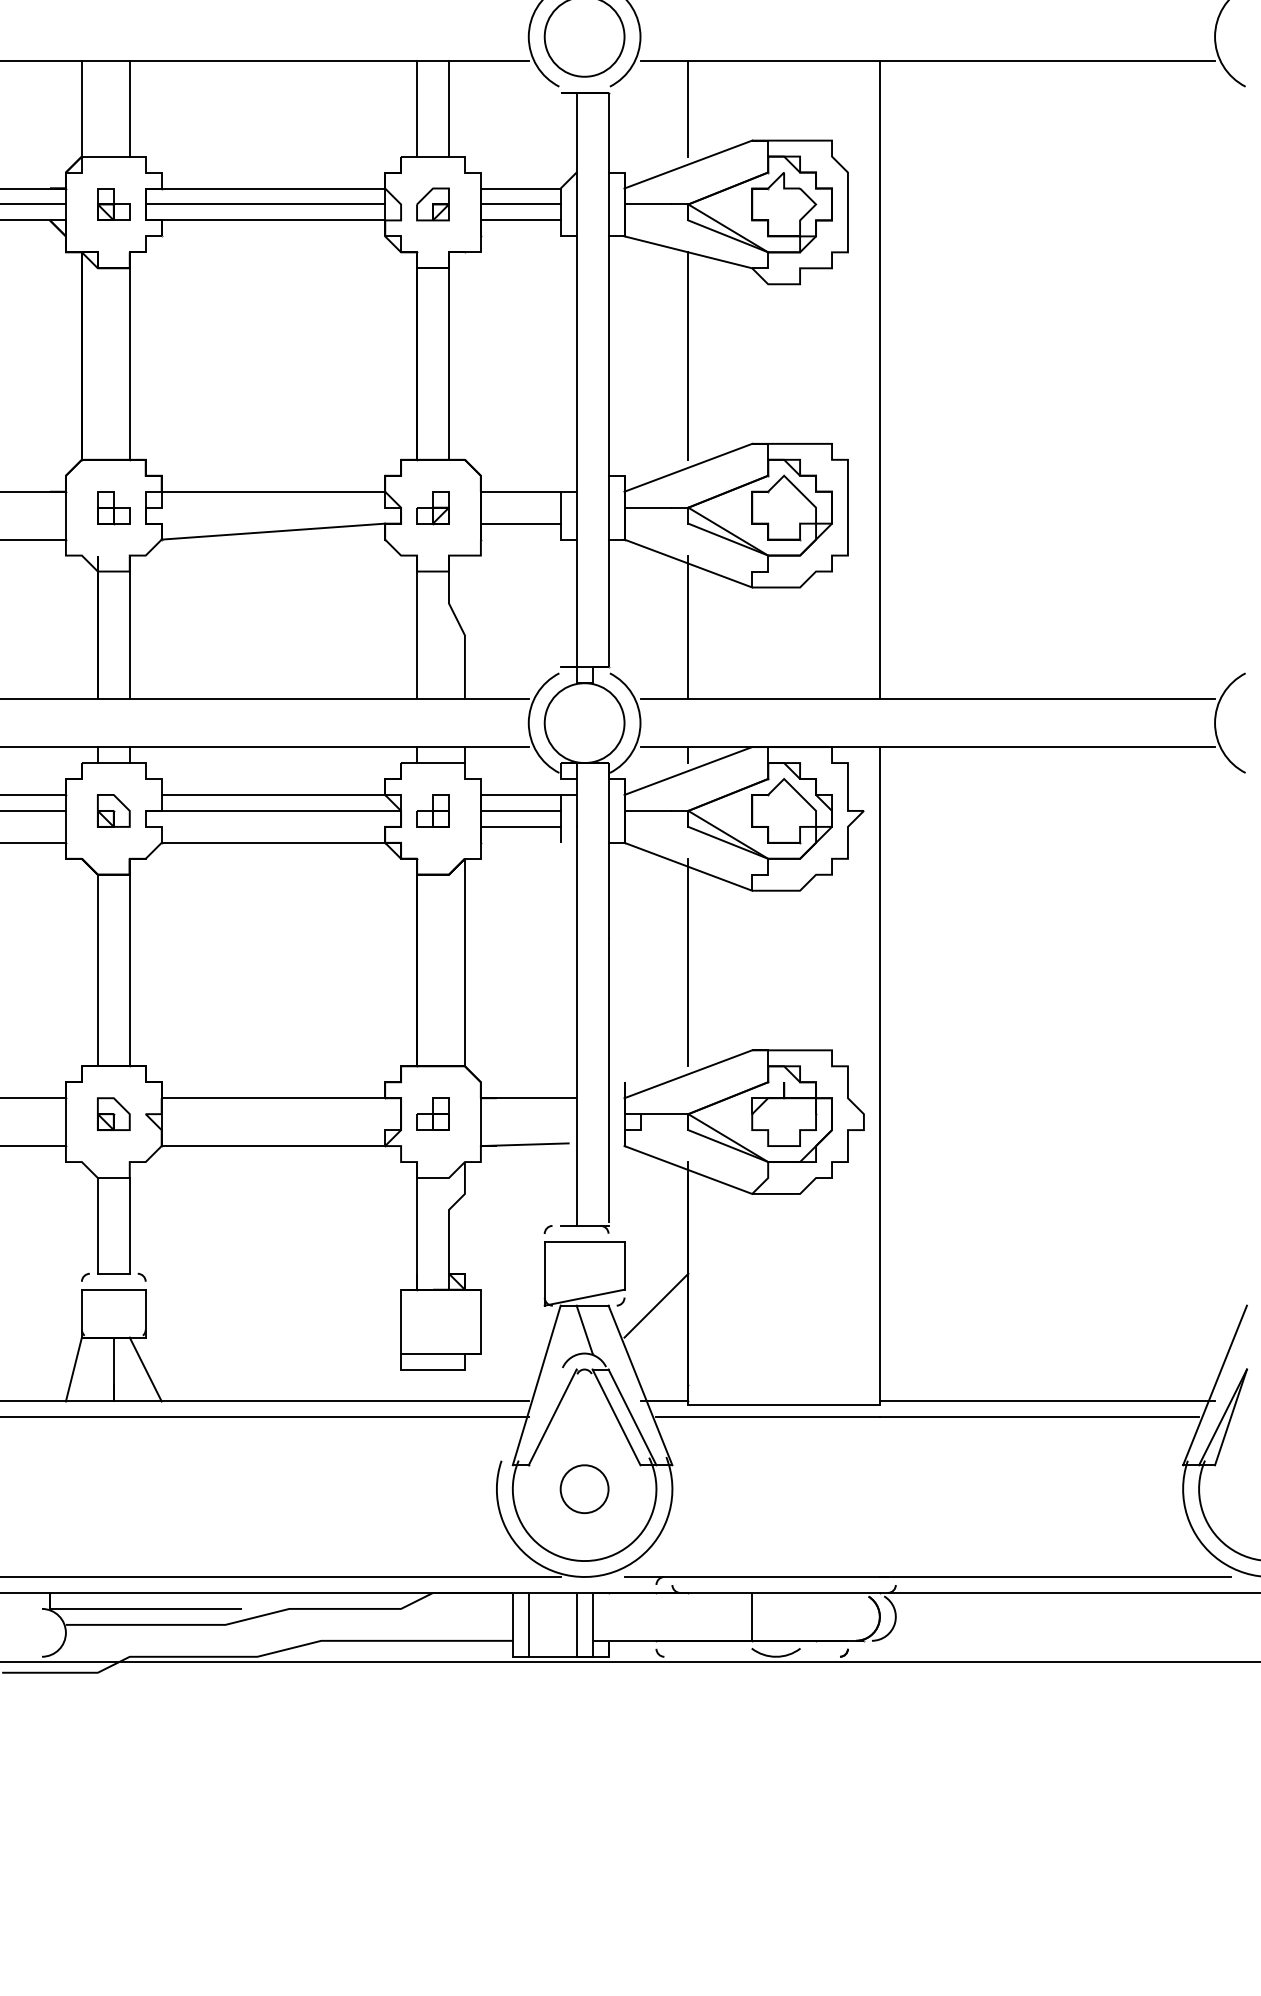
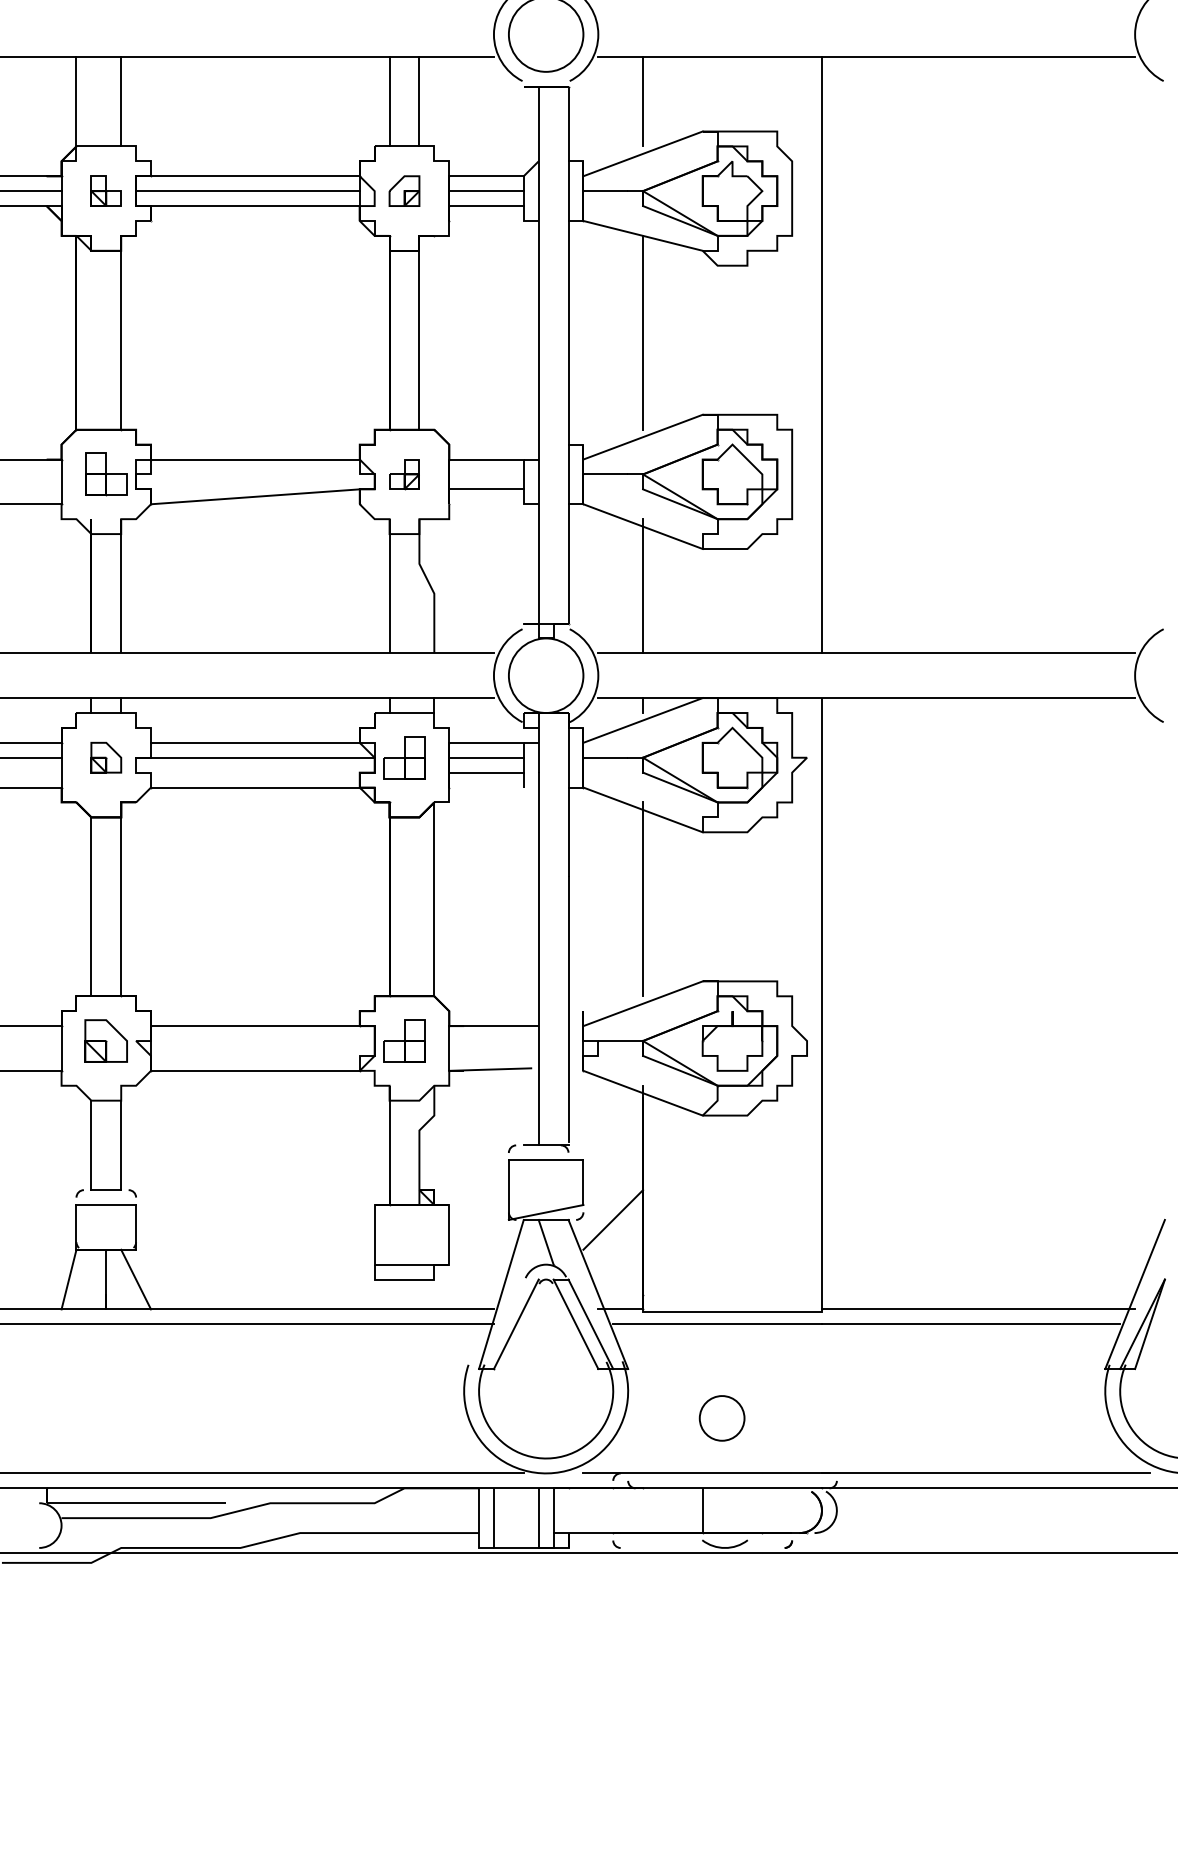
part: (112, 507) -> (105, 474), size x1.4
part: (433, 810) -> (404, 757), size x1.4
part: (114, 1113) -> (106, 1040), size x1.4
part: (433, 1113) -> (404, 1040), size x1.4
part: (583, 1489) -> (721, 1418), moved

